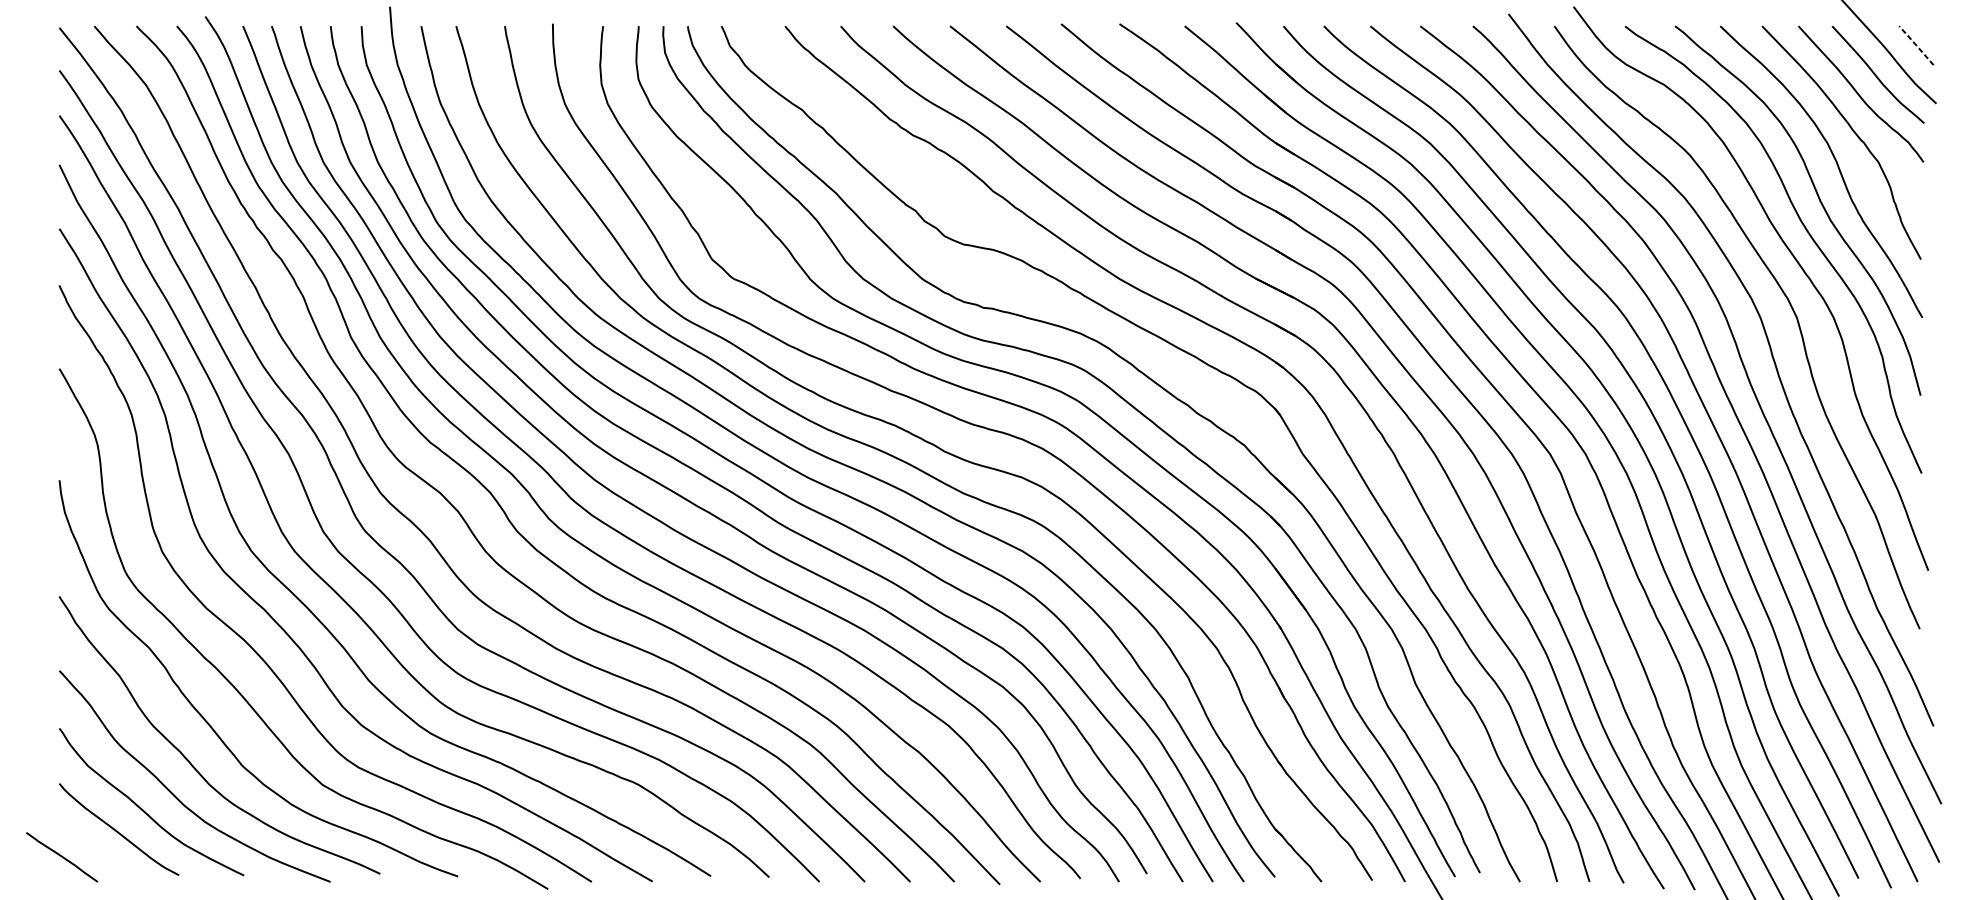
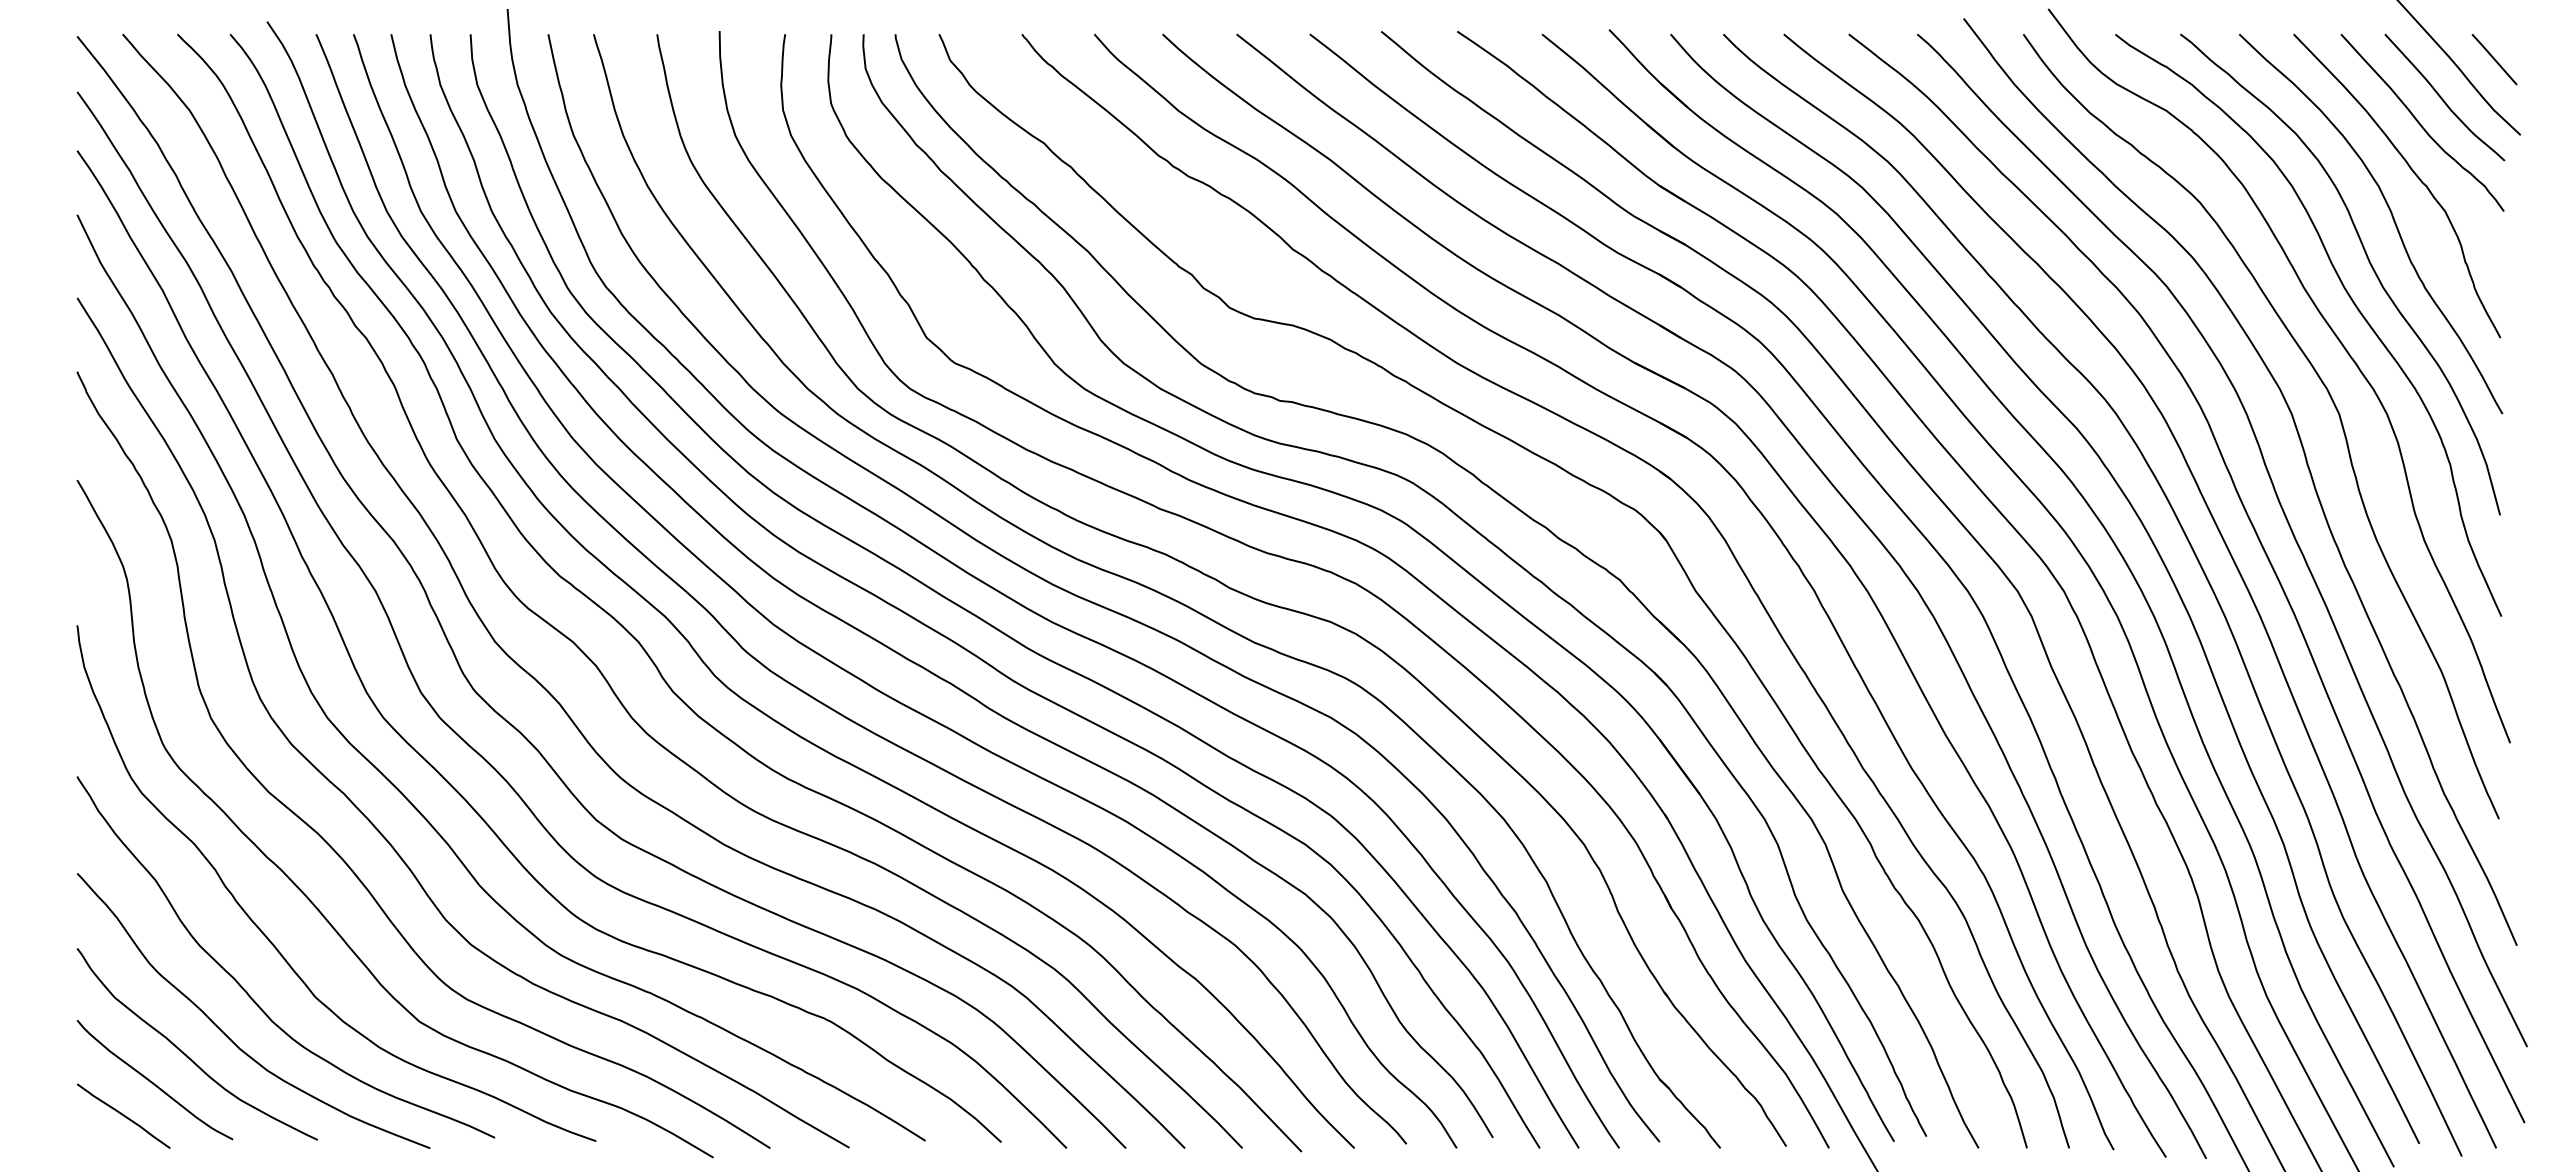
line: (1916, 45) -> (2494, 59), dashed -> solid
curve: (61, 856) -> (123, 1115), moved

